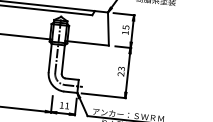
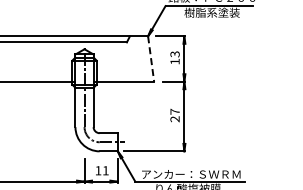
text: (125, 26) -> (174, 53), 15 -> 13
line: (108, 29) -> (151, 59), solid -> dashed
text: (121, 68) -> (174, 111), 23 -> 27

